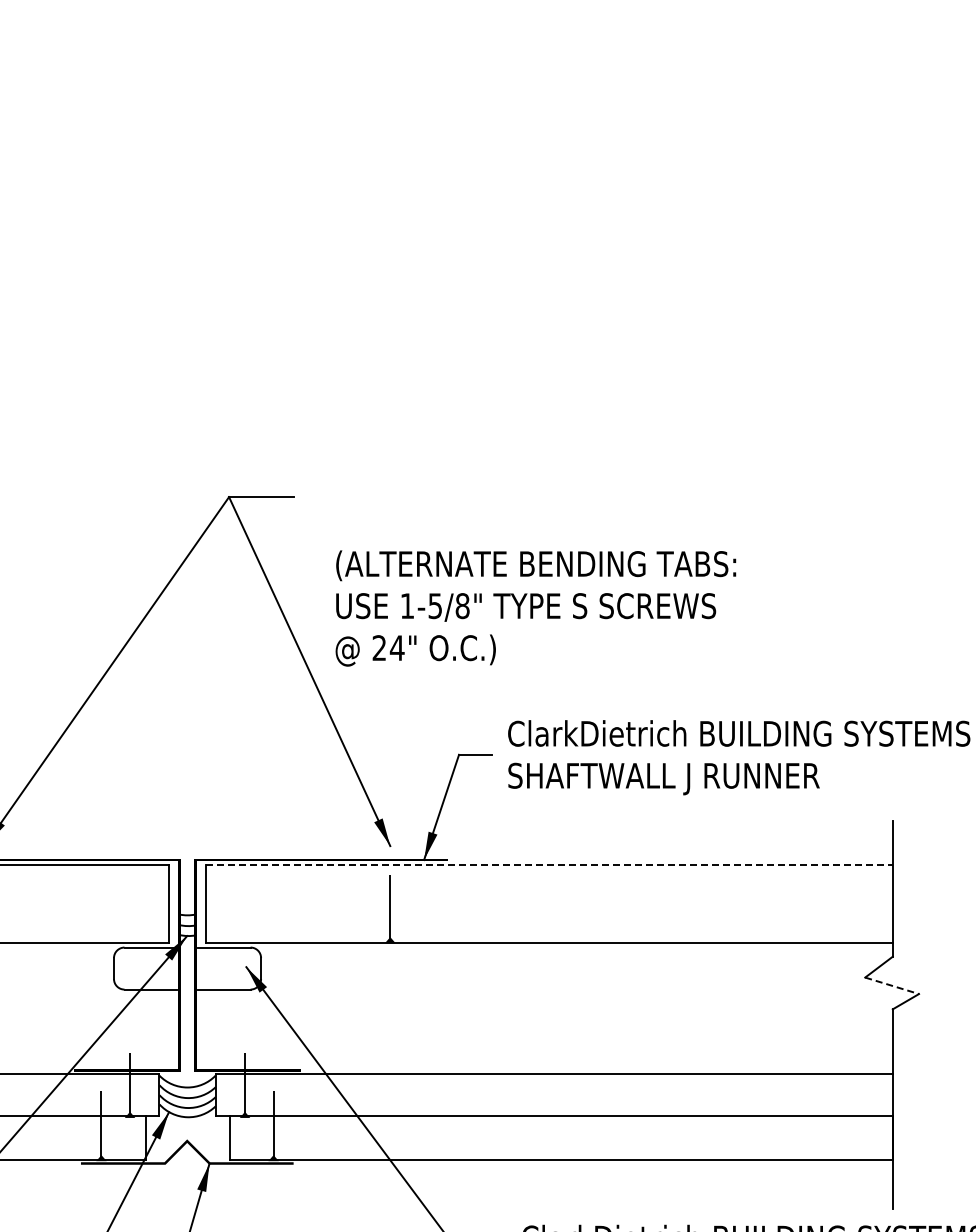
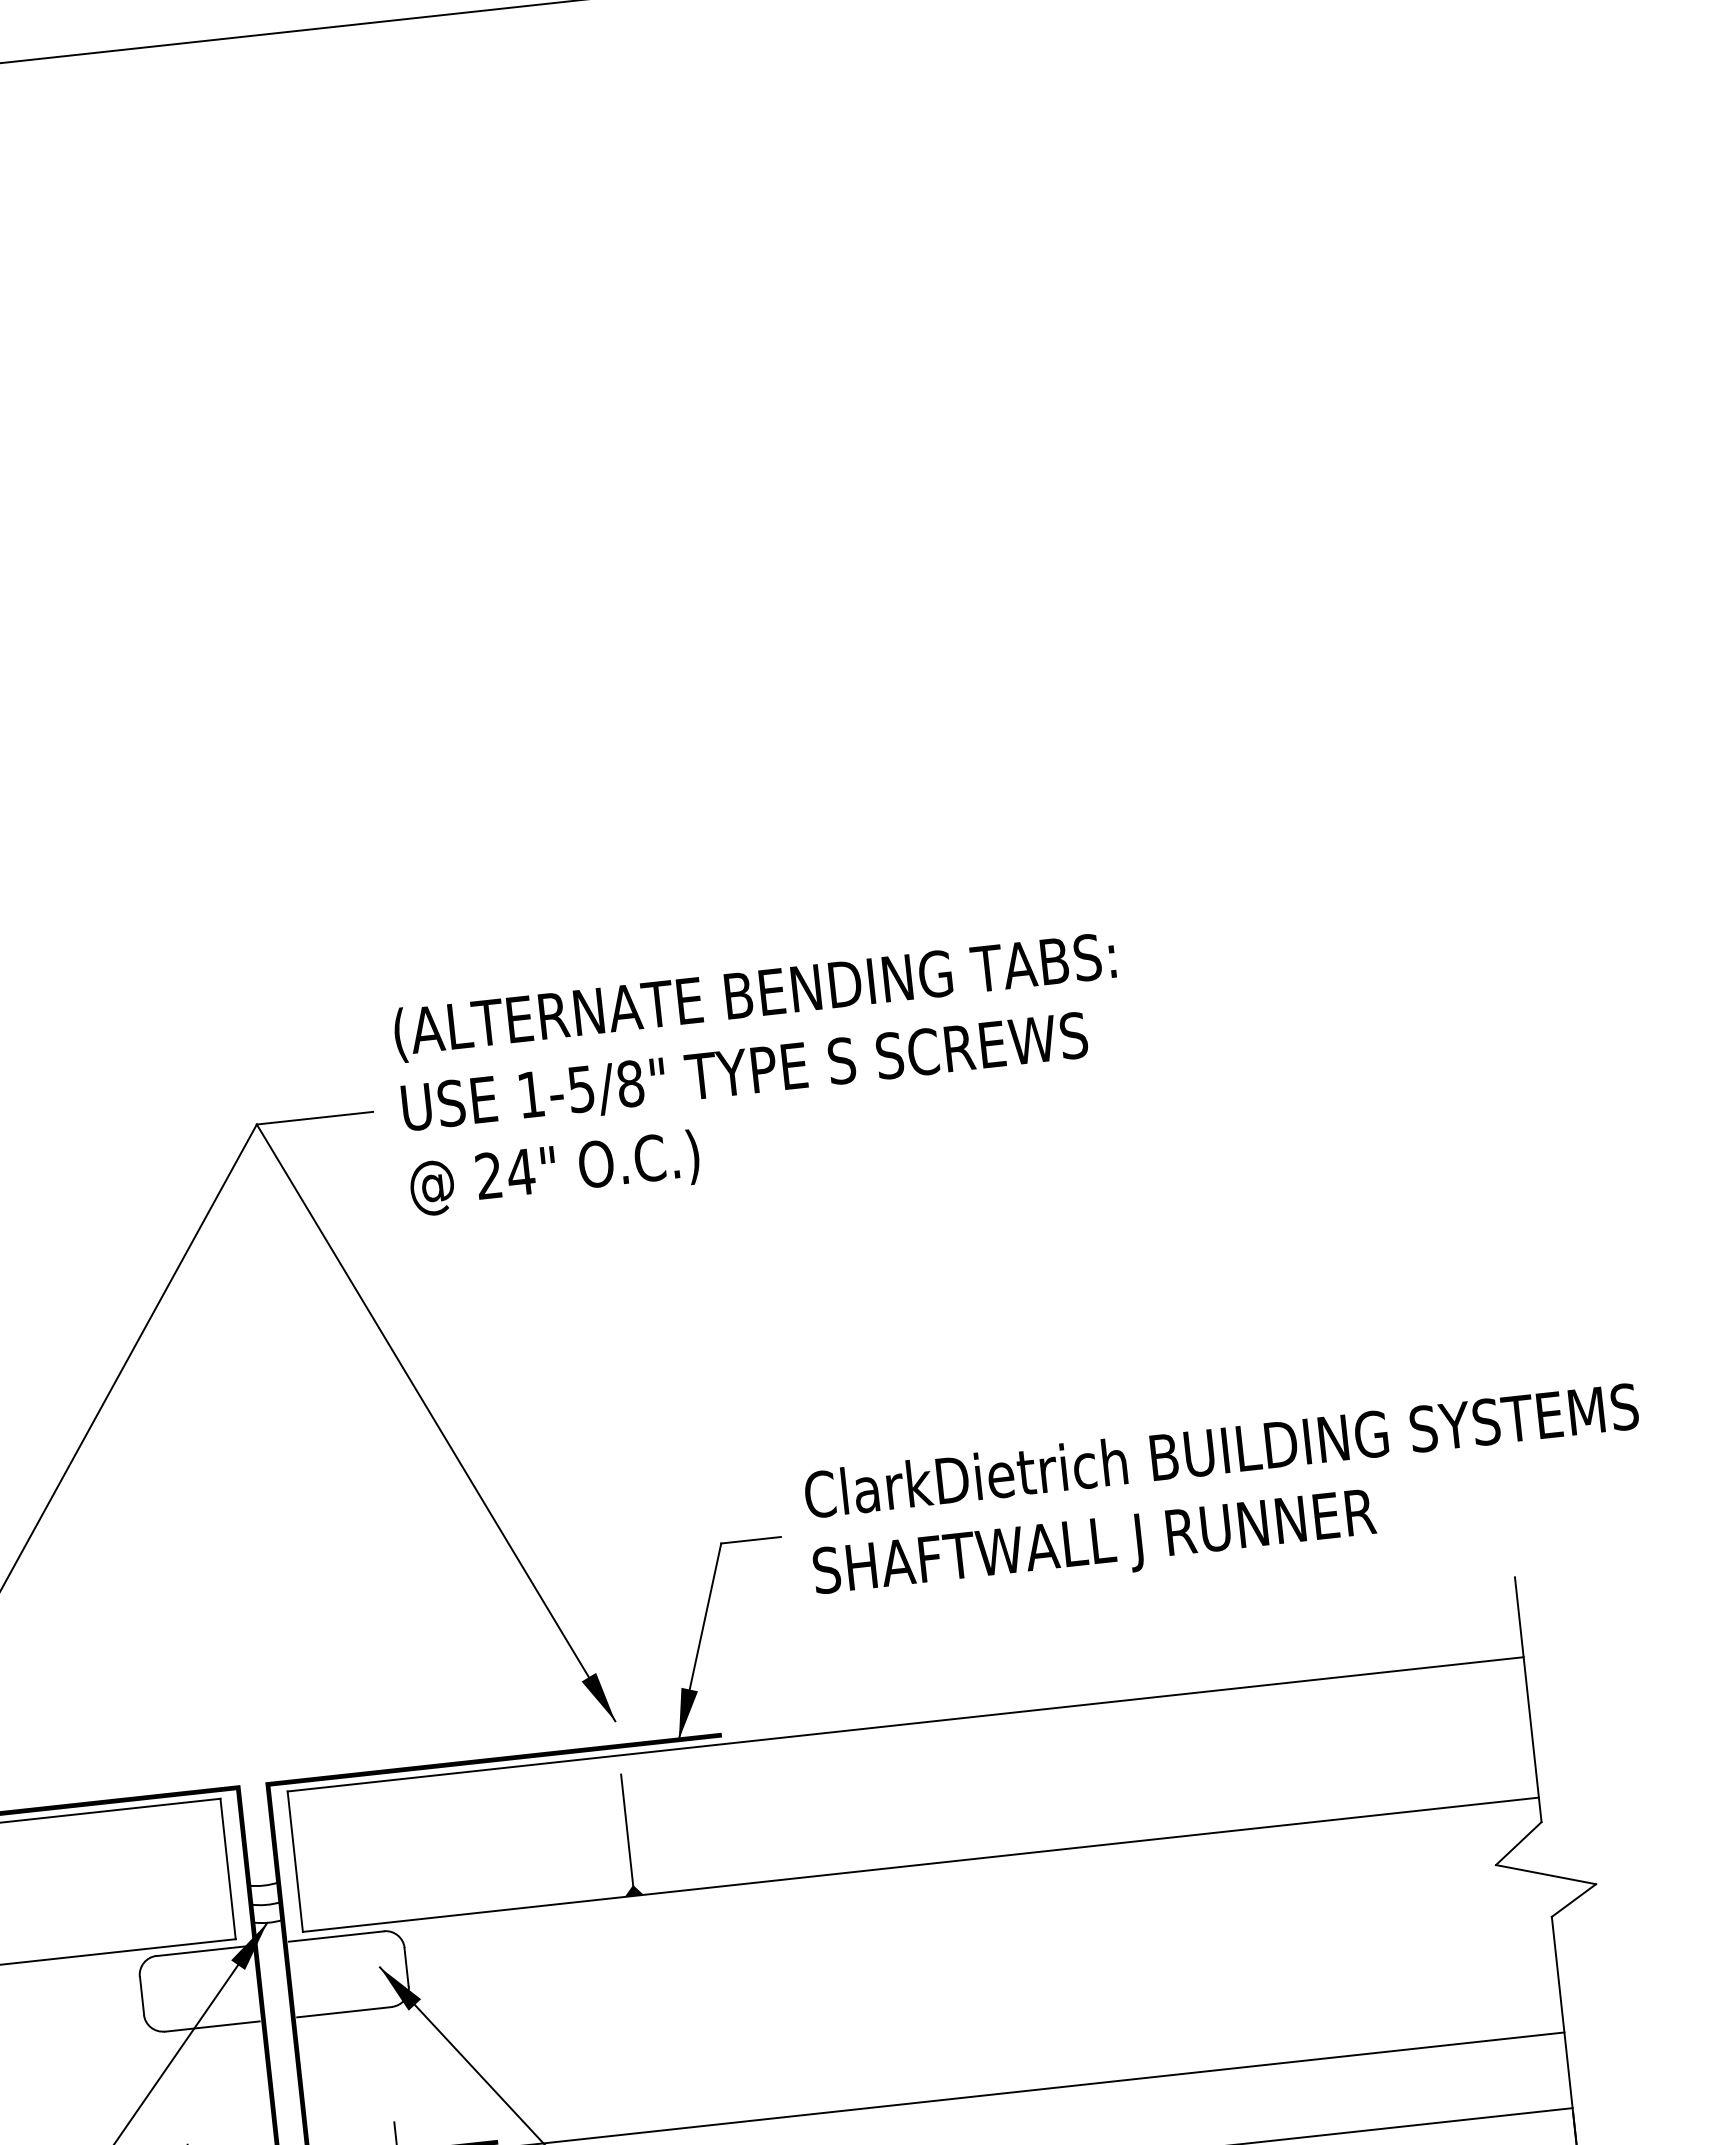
text: (535, 608) -> (762, 1074), moved
line: (550, 865) -> (907, 1724), dashed -> solid
line: (892, 985) -> (1546, 1874), dashed -> solid

